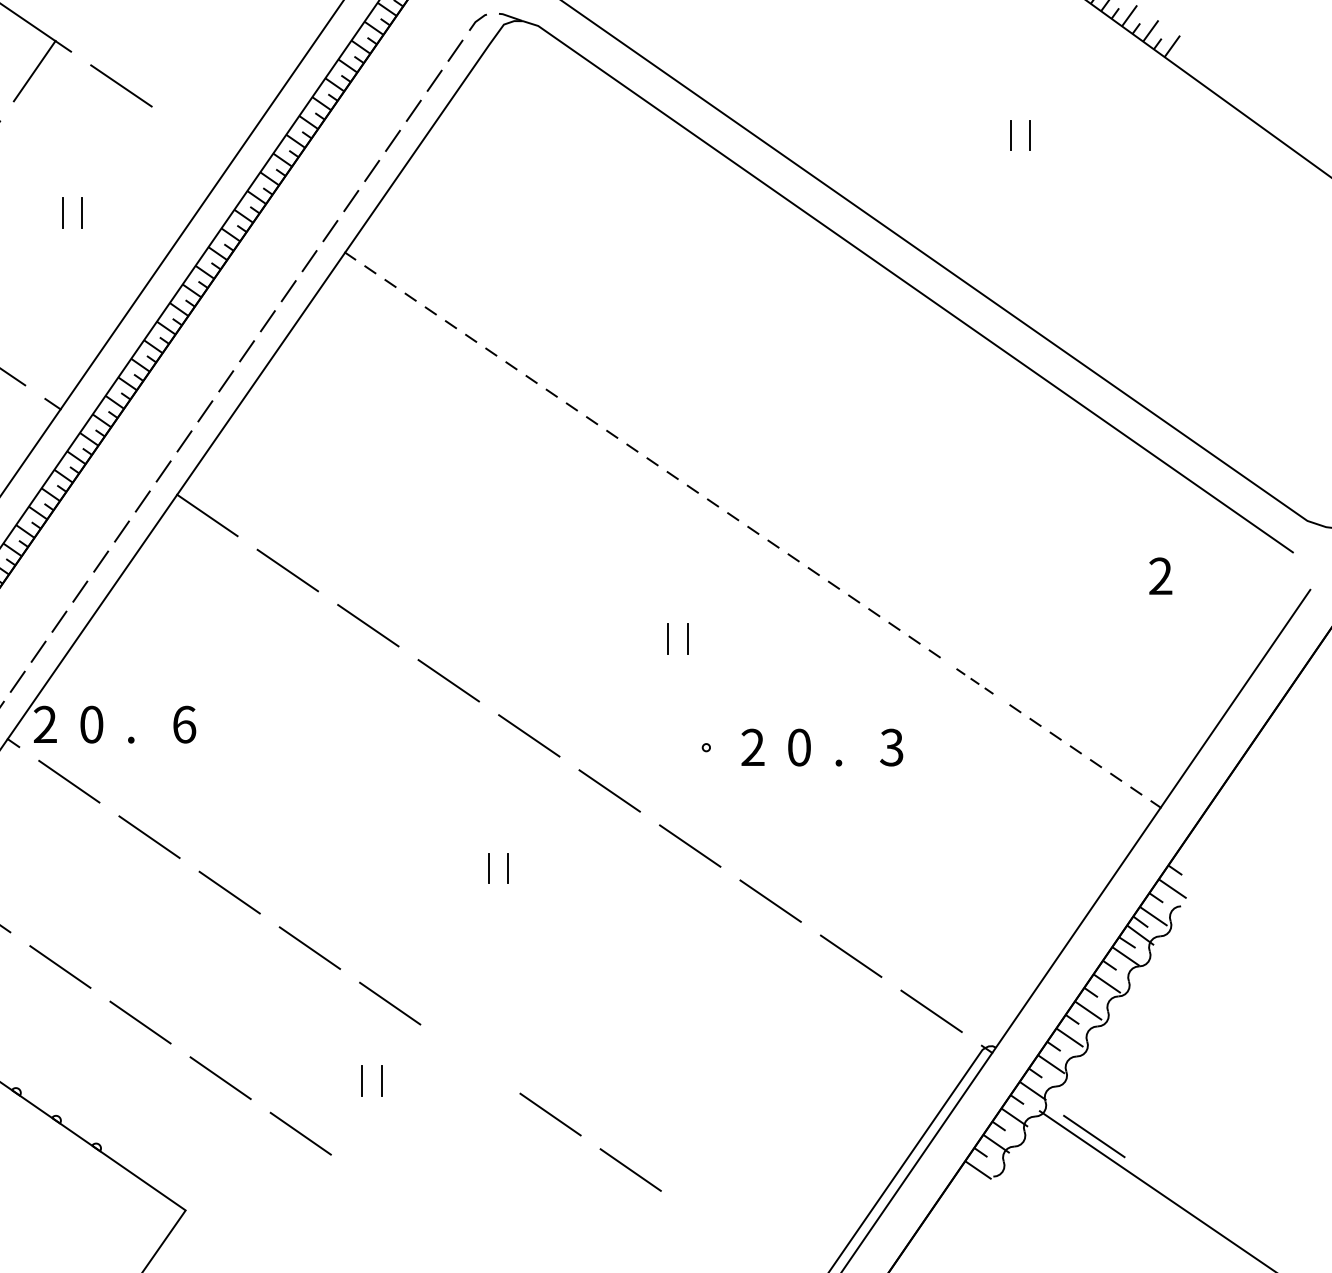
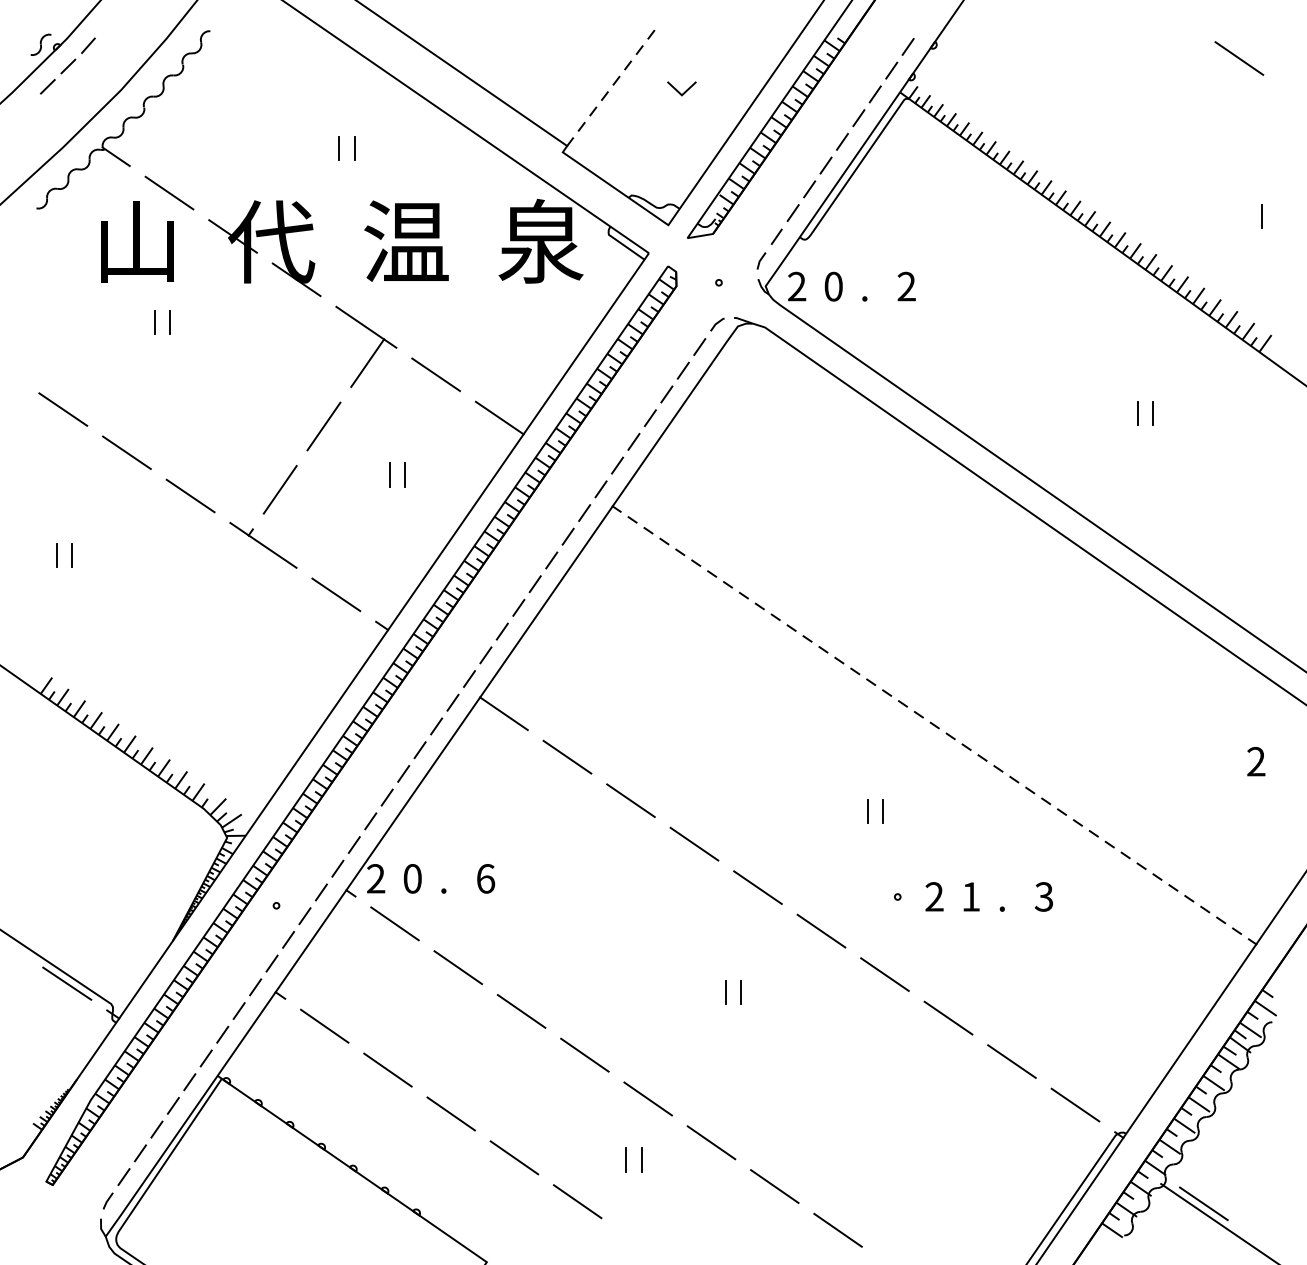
line: (201, 140) -> (499, 417), added
part: (974, 681) -> (1109, 844), size x1.43
text: (799, 747) -> (971, 896), 0 -> 1
line: (470, 1058) -> (711, 1142), added

